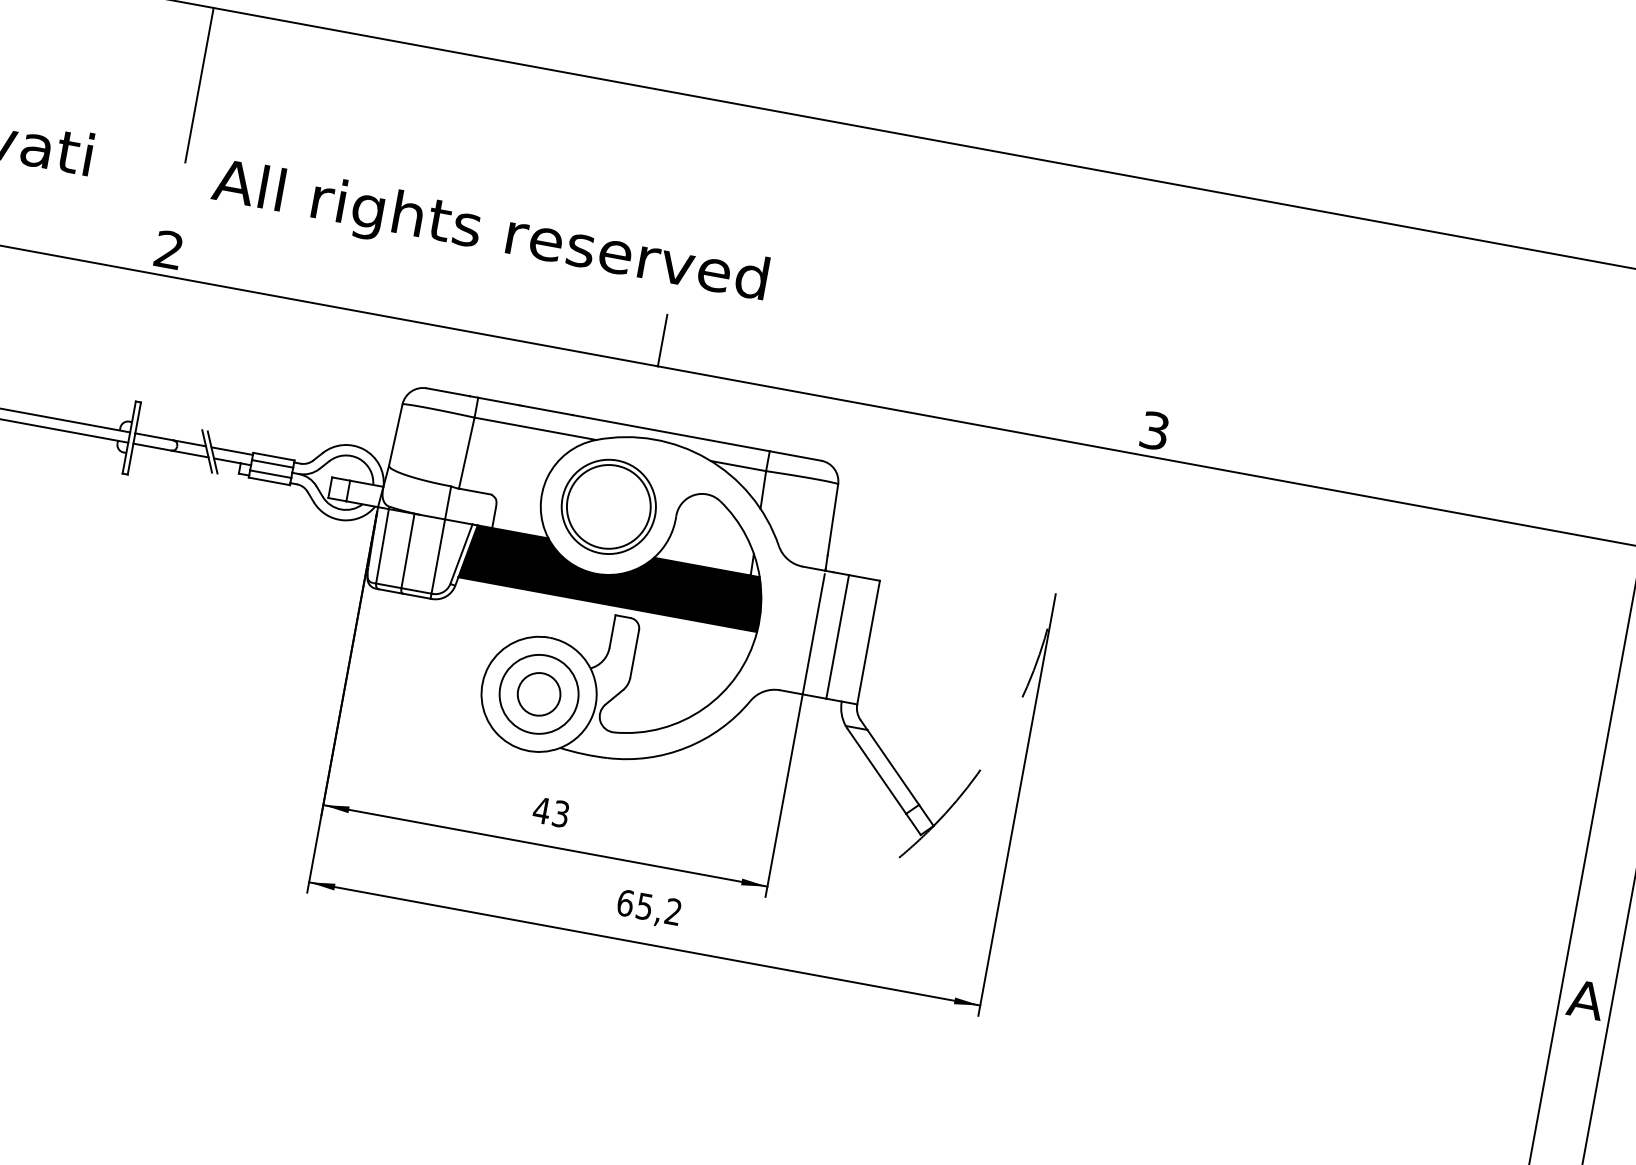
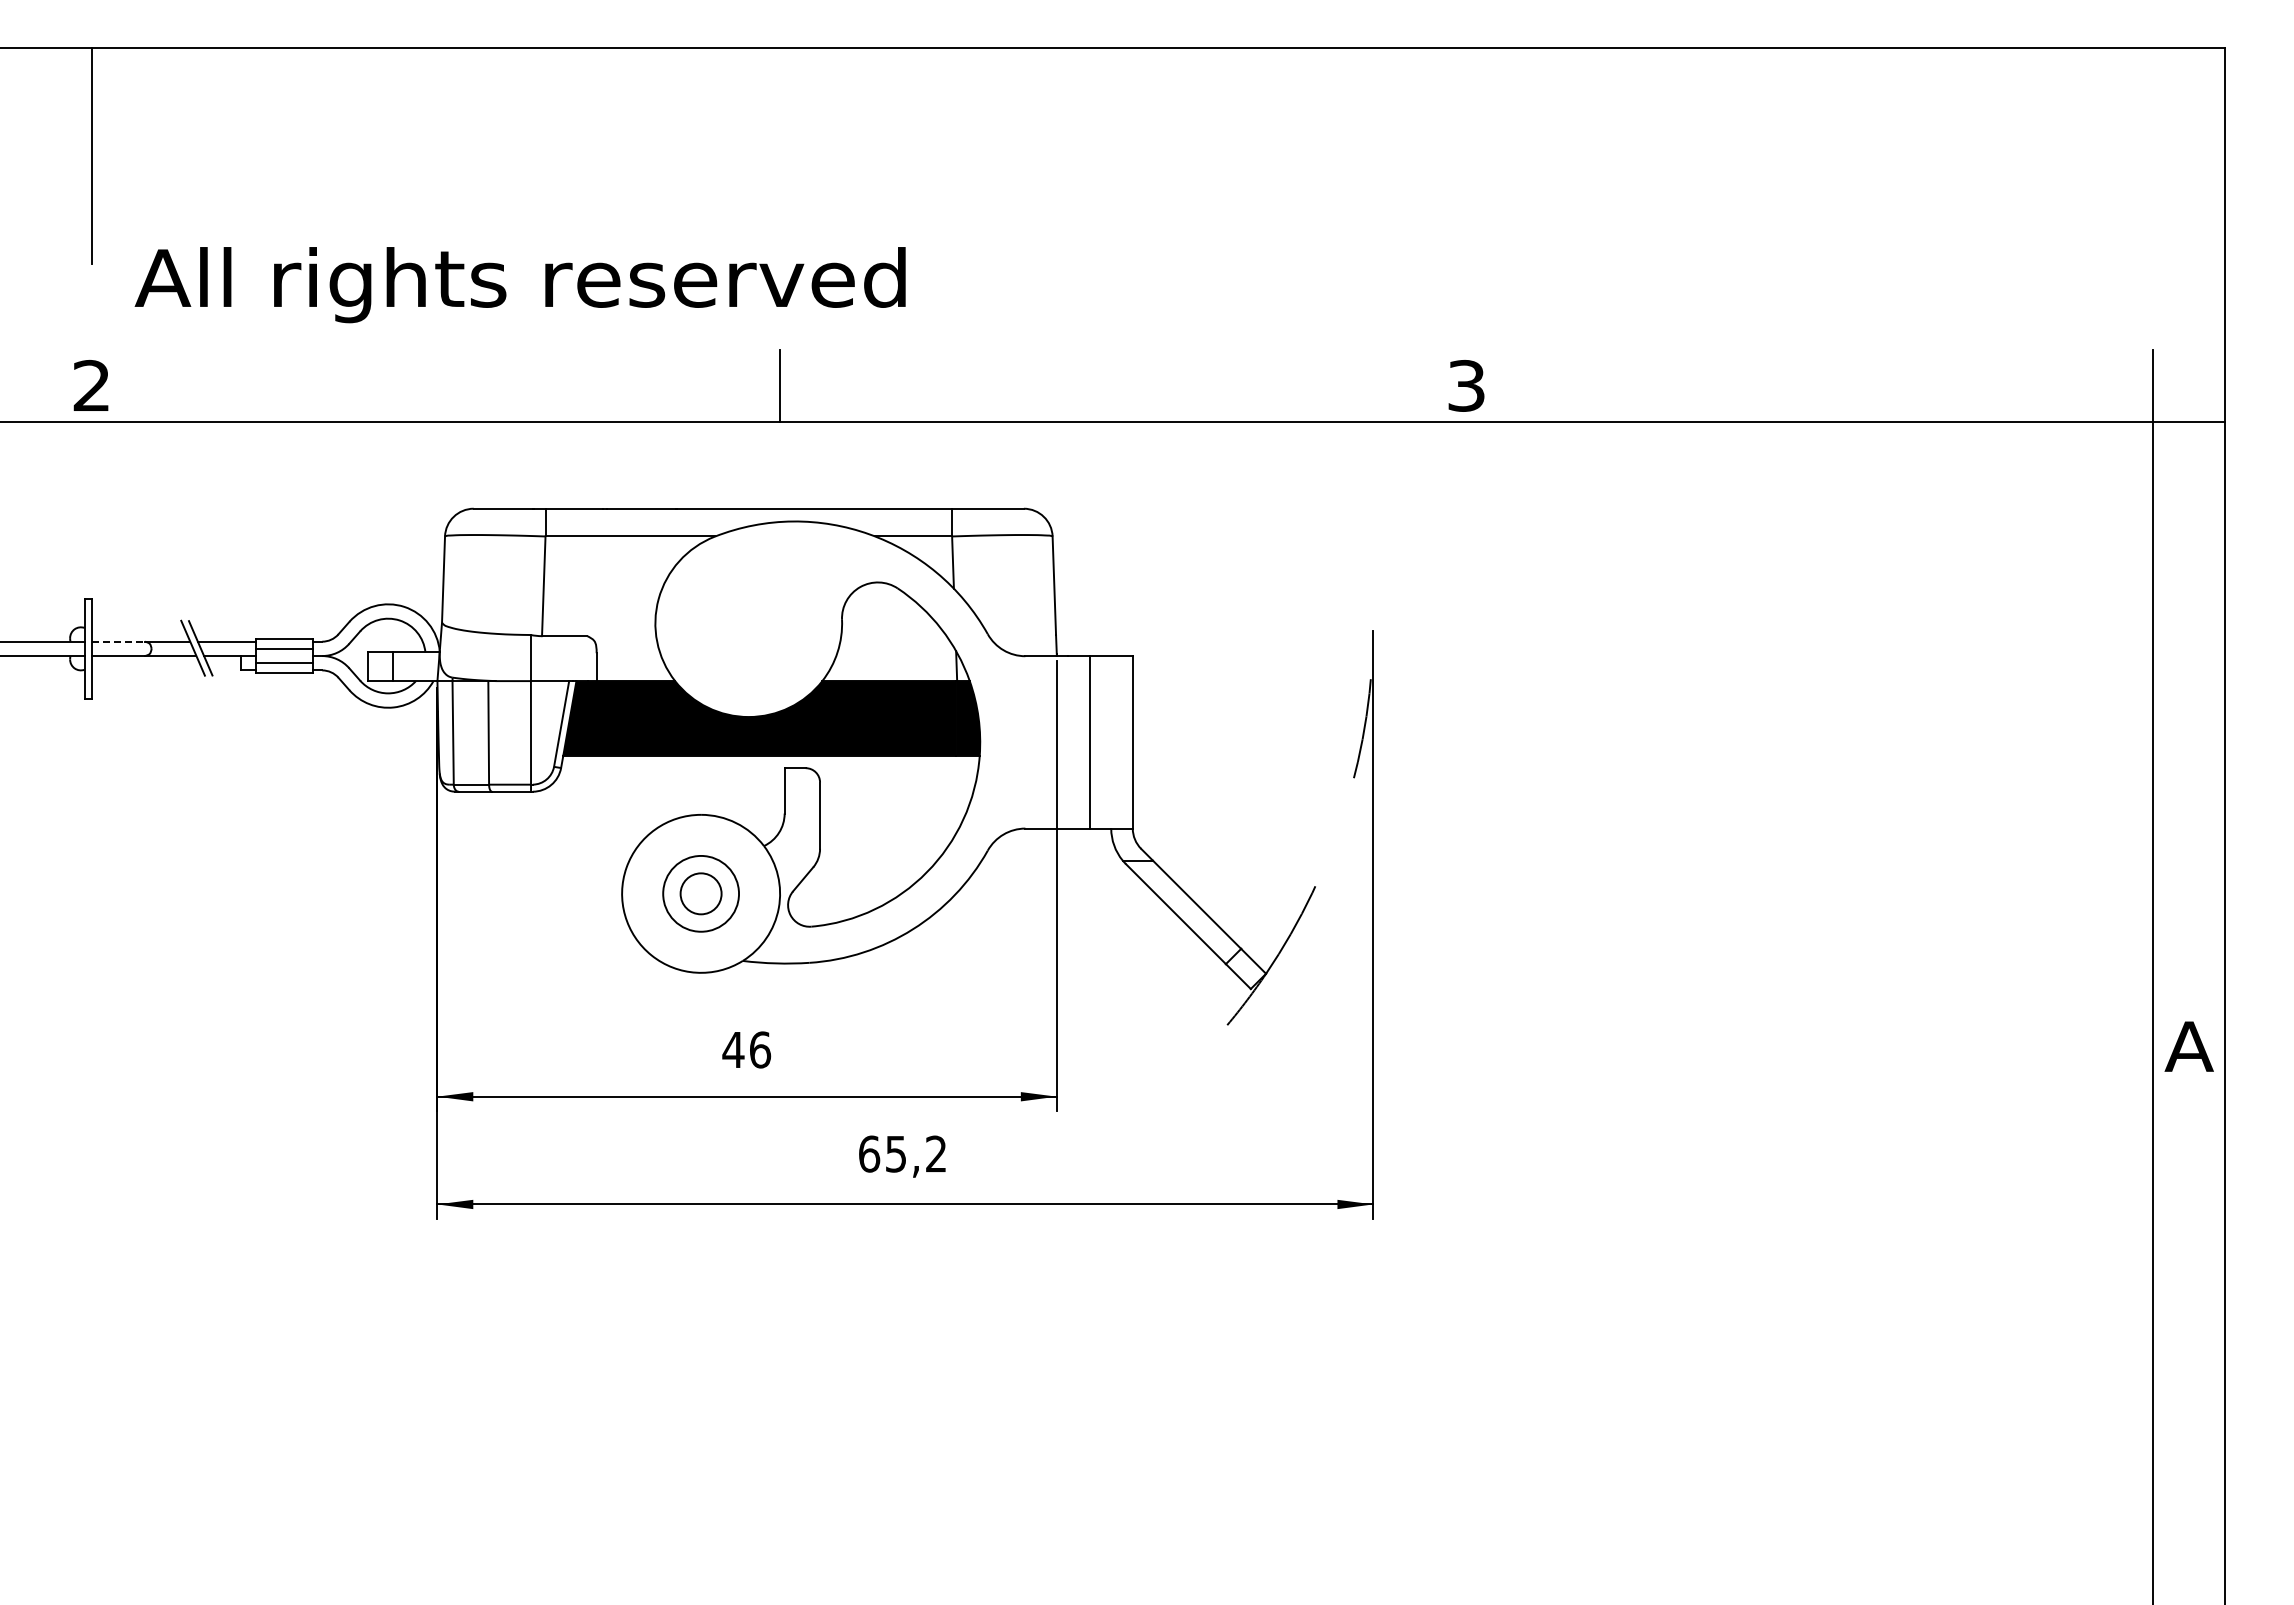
line: (154, 436) -> (118, 641), solid -> dashed
part: (608, 506) -> (748, 623), removed
circle: (538, 694) -> (700, 893), size x0.7
circle: (538, 694) -> (700, 893), size x0.7
text: (561, 813) -> (760, 1049), 43 -> 46

